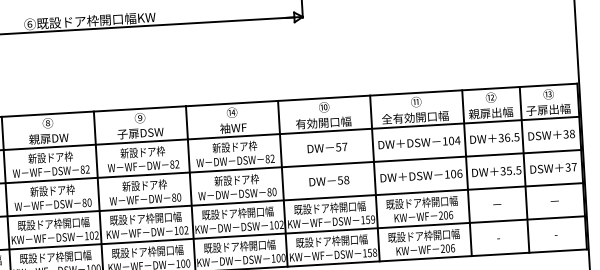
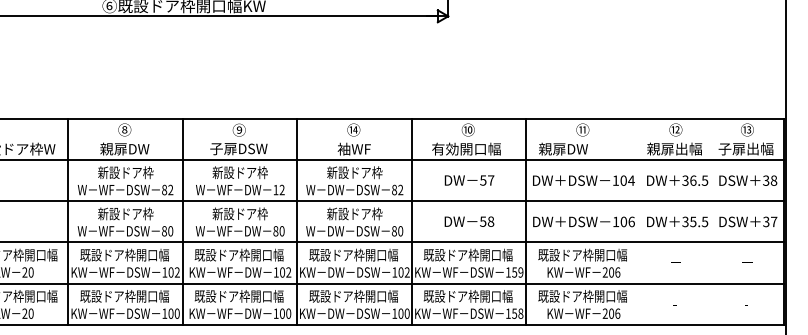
text: (415, 117) -> (580, 148), 全有効開口幅 -> 親扉DW
text: (171, 164) -> (275, 189), 82 -> 12
line: (524, 169) -> (712, 221), removed
line: (466, 173) -> (640, 221), removed

